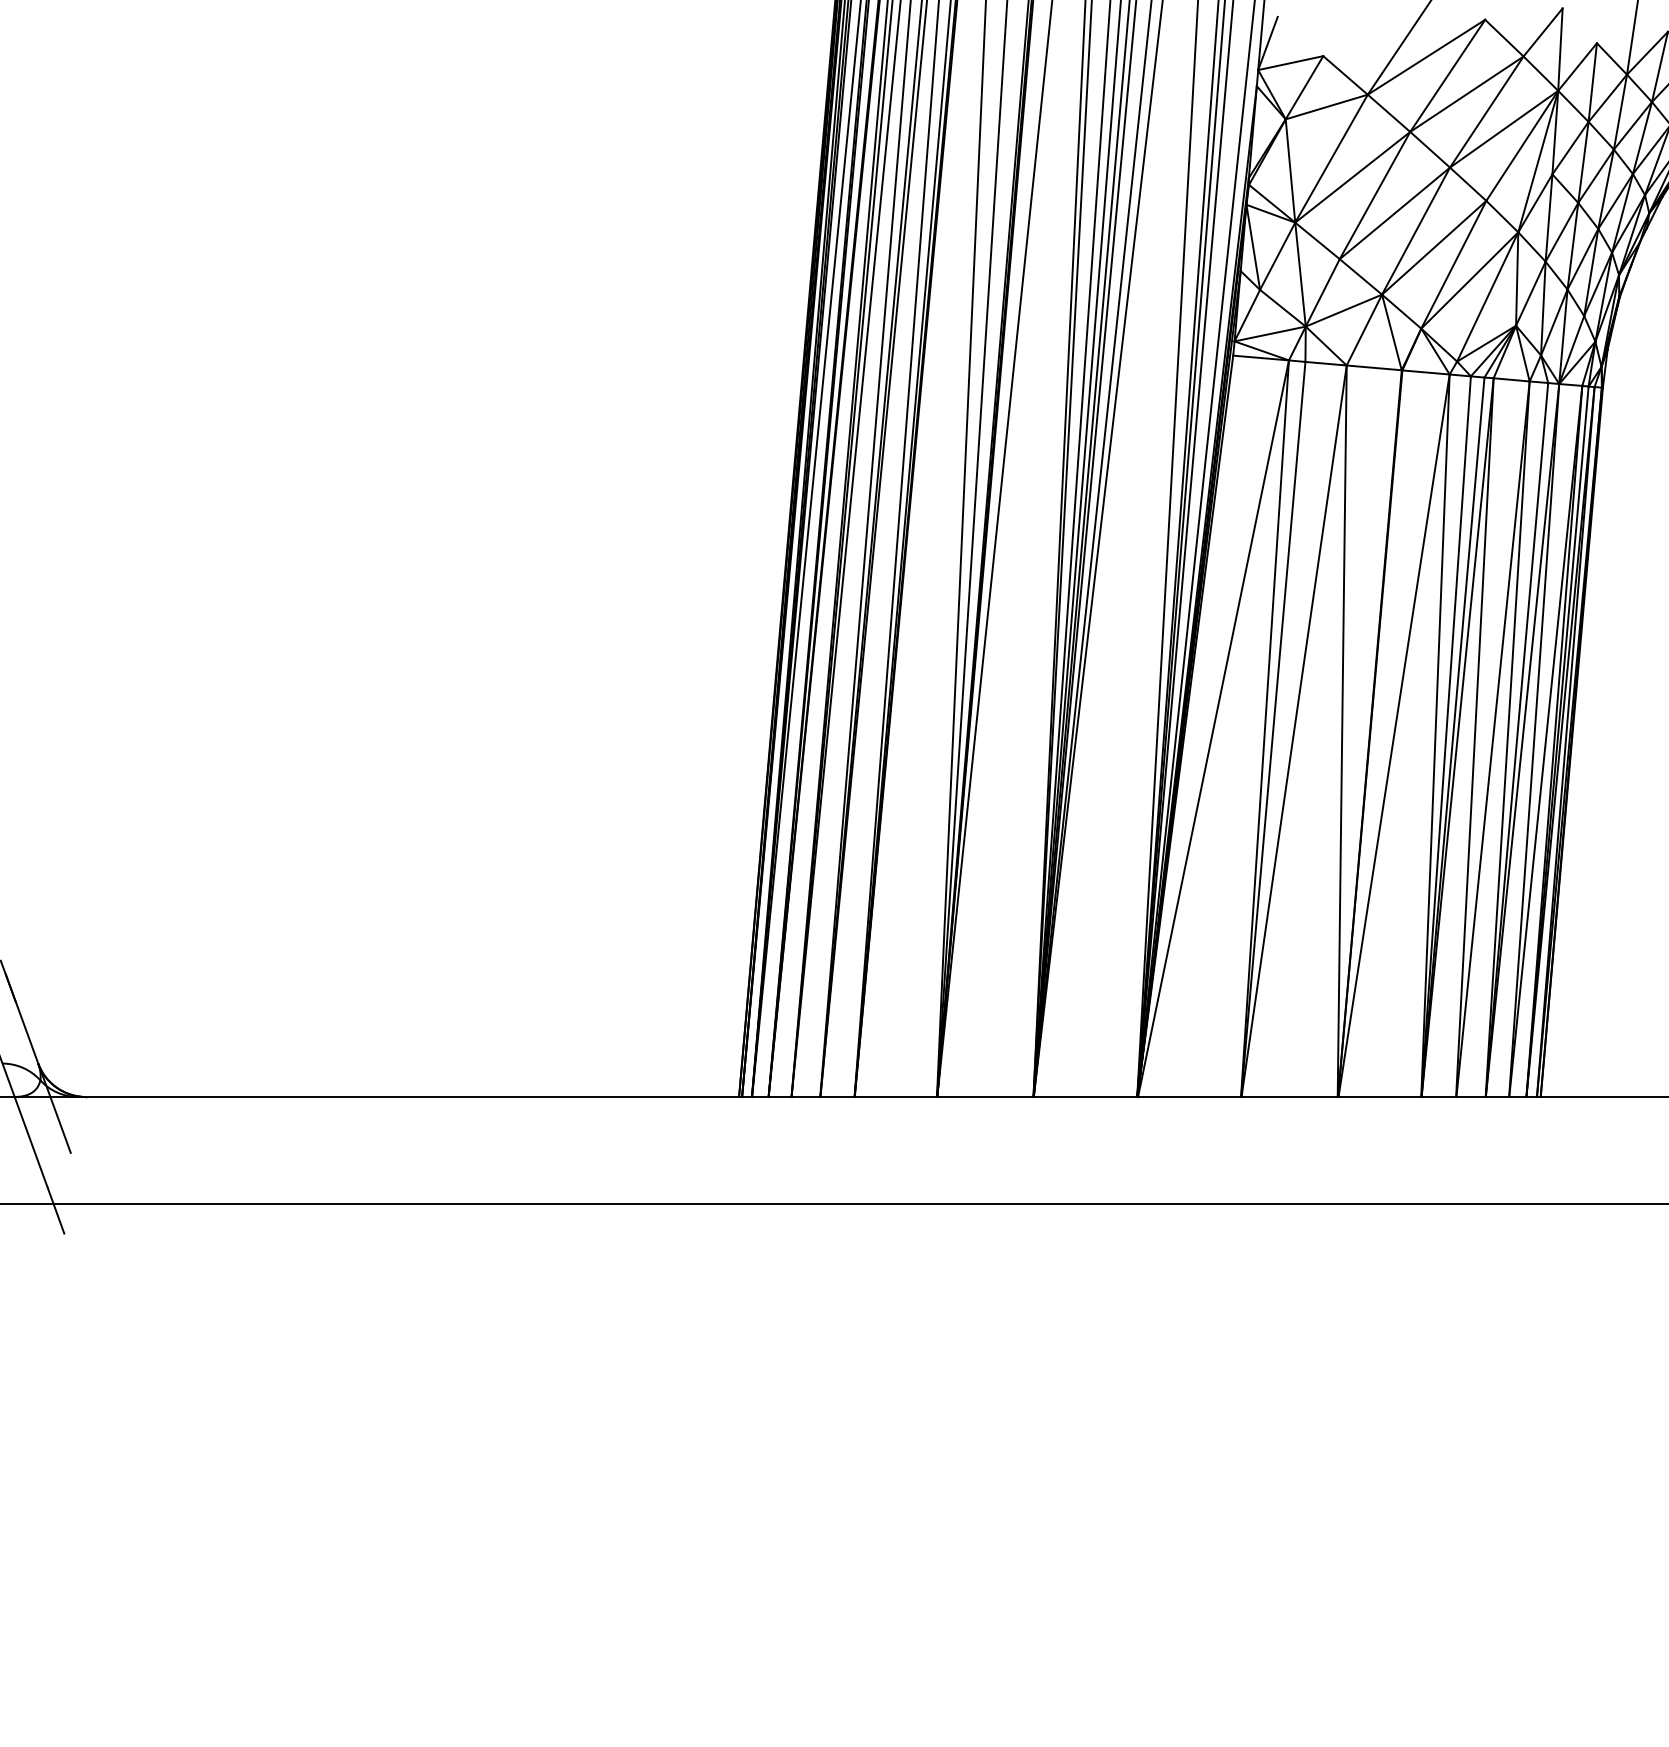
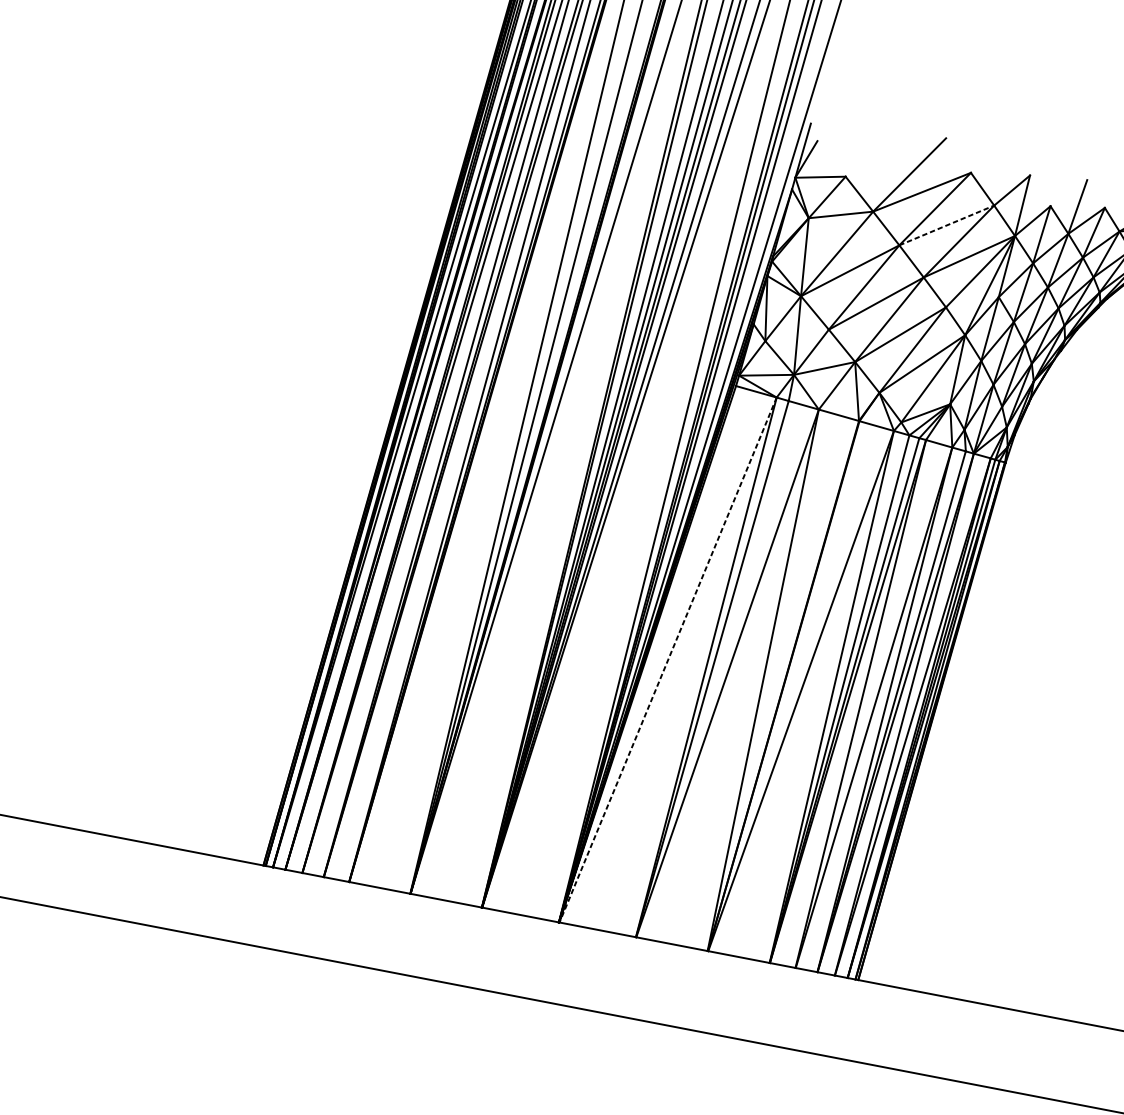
line: (1467, 93) -> (947, 225), solid -> dashed
line: (1213, 728) -> (668, 659), solid -> dashed

